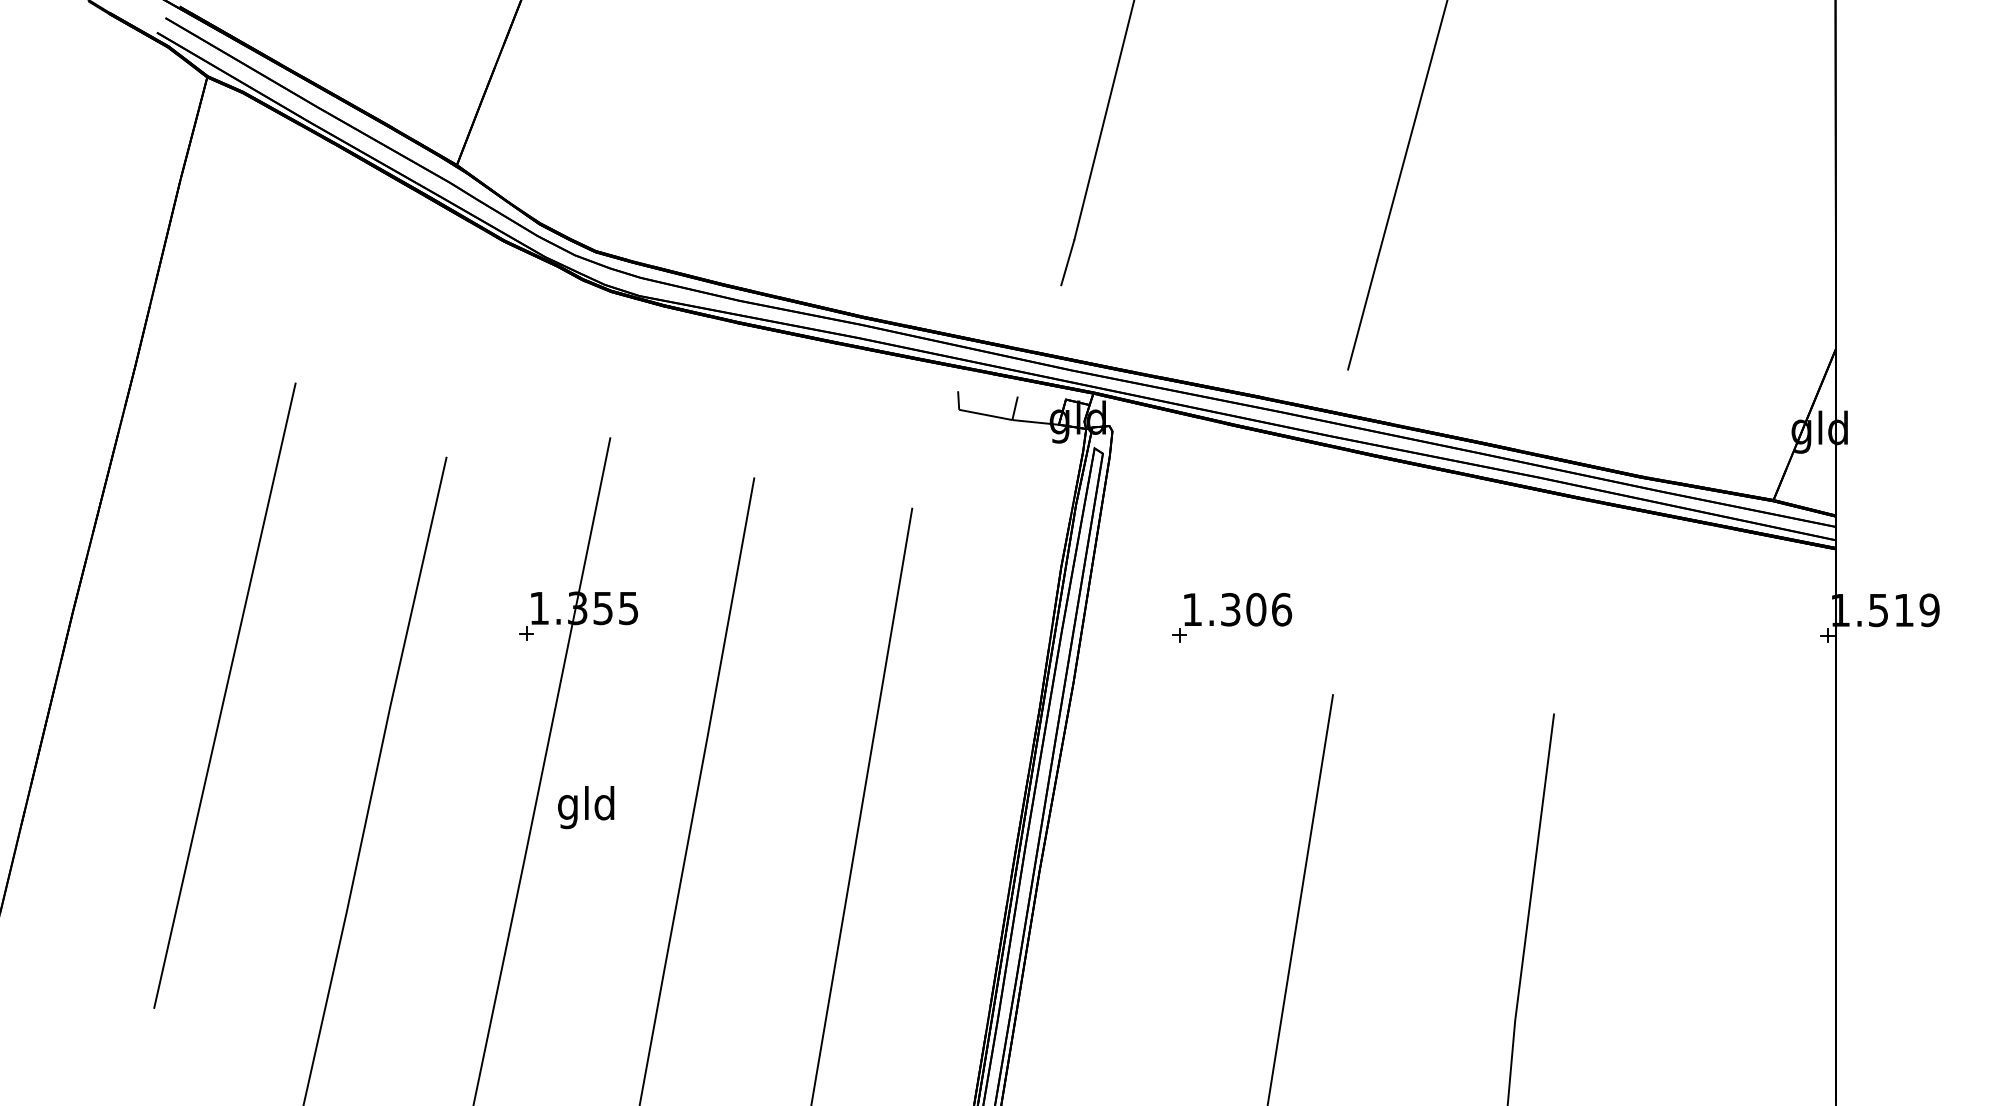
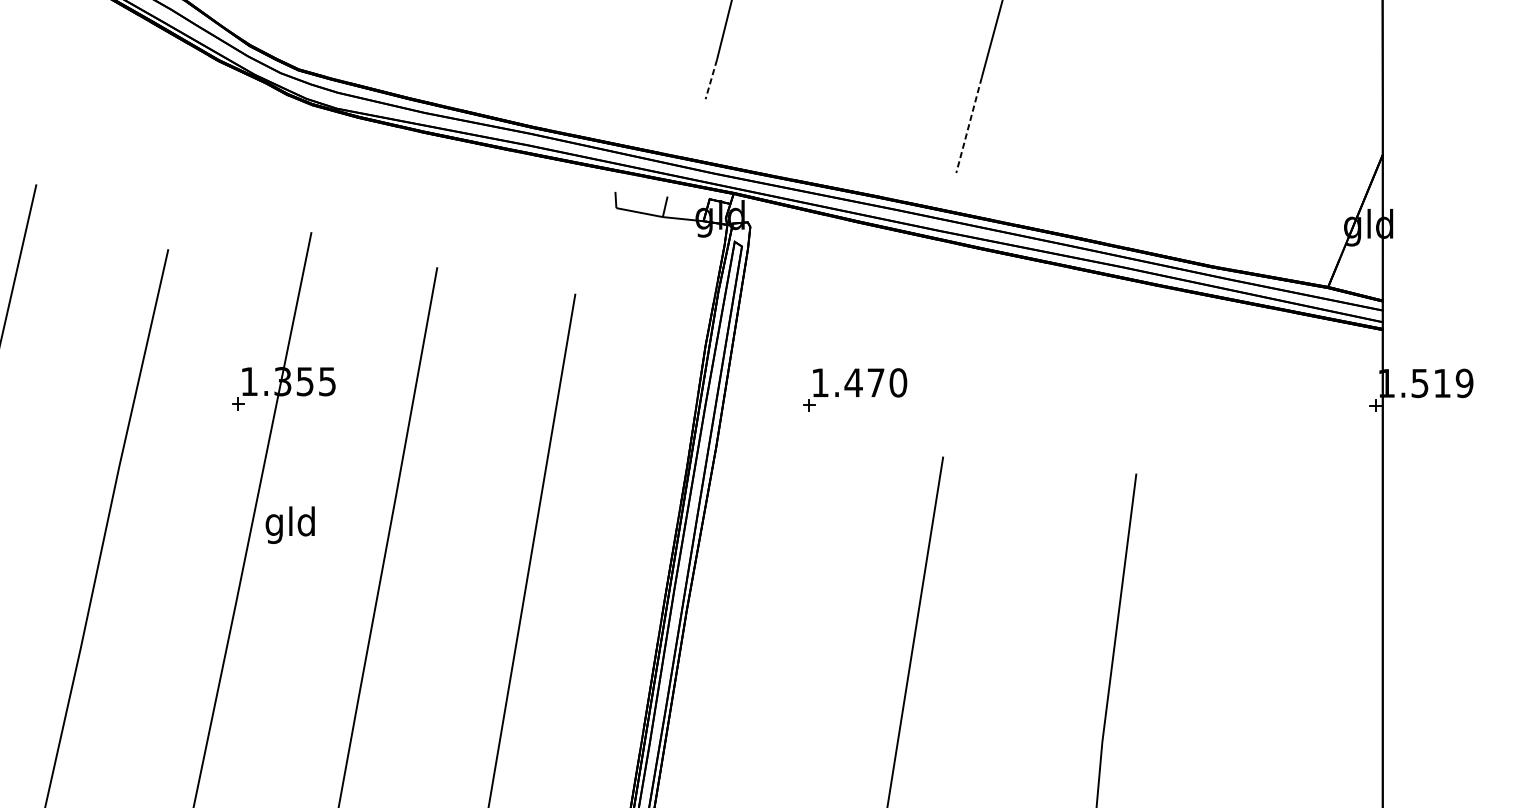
line: (1067, 263) -> (711, 80), solid -> dashed
line: (1362, 315) -> (968, 125), solid -> dashed
text: (1256, 609) -> (876, 382), 1.306 -> 1.470
text: (586, 807) -> (290, 525), moved

